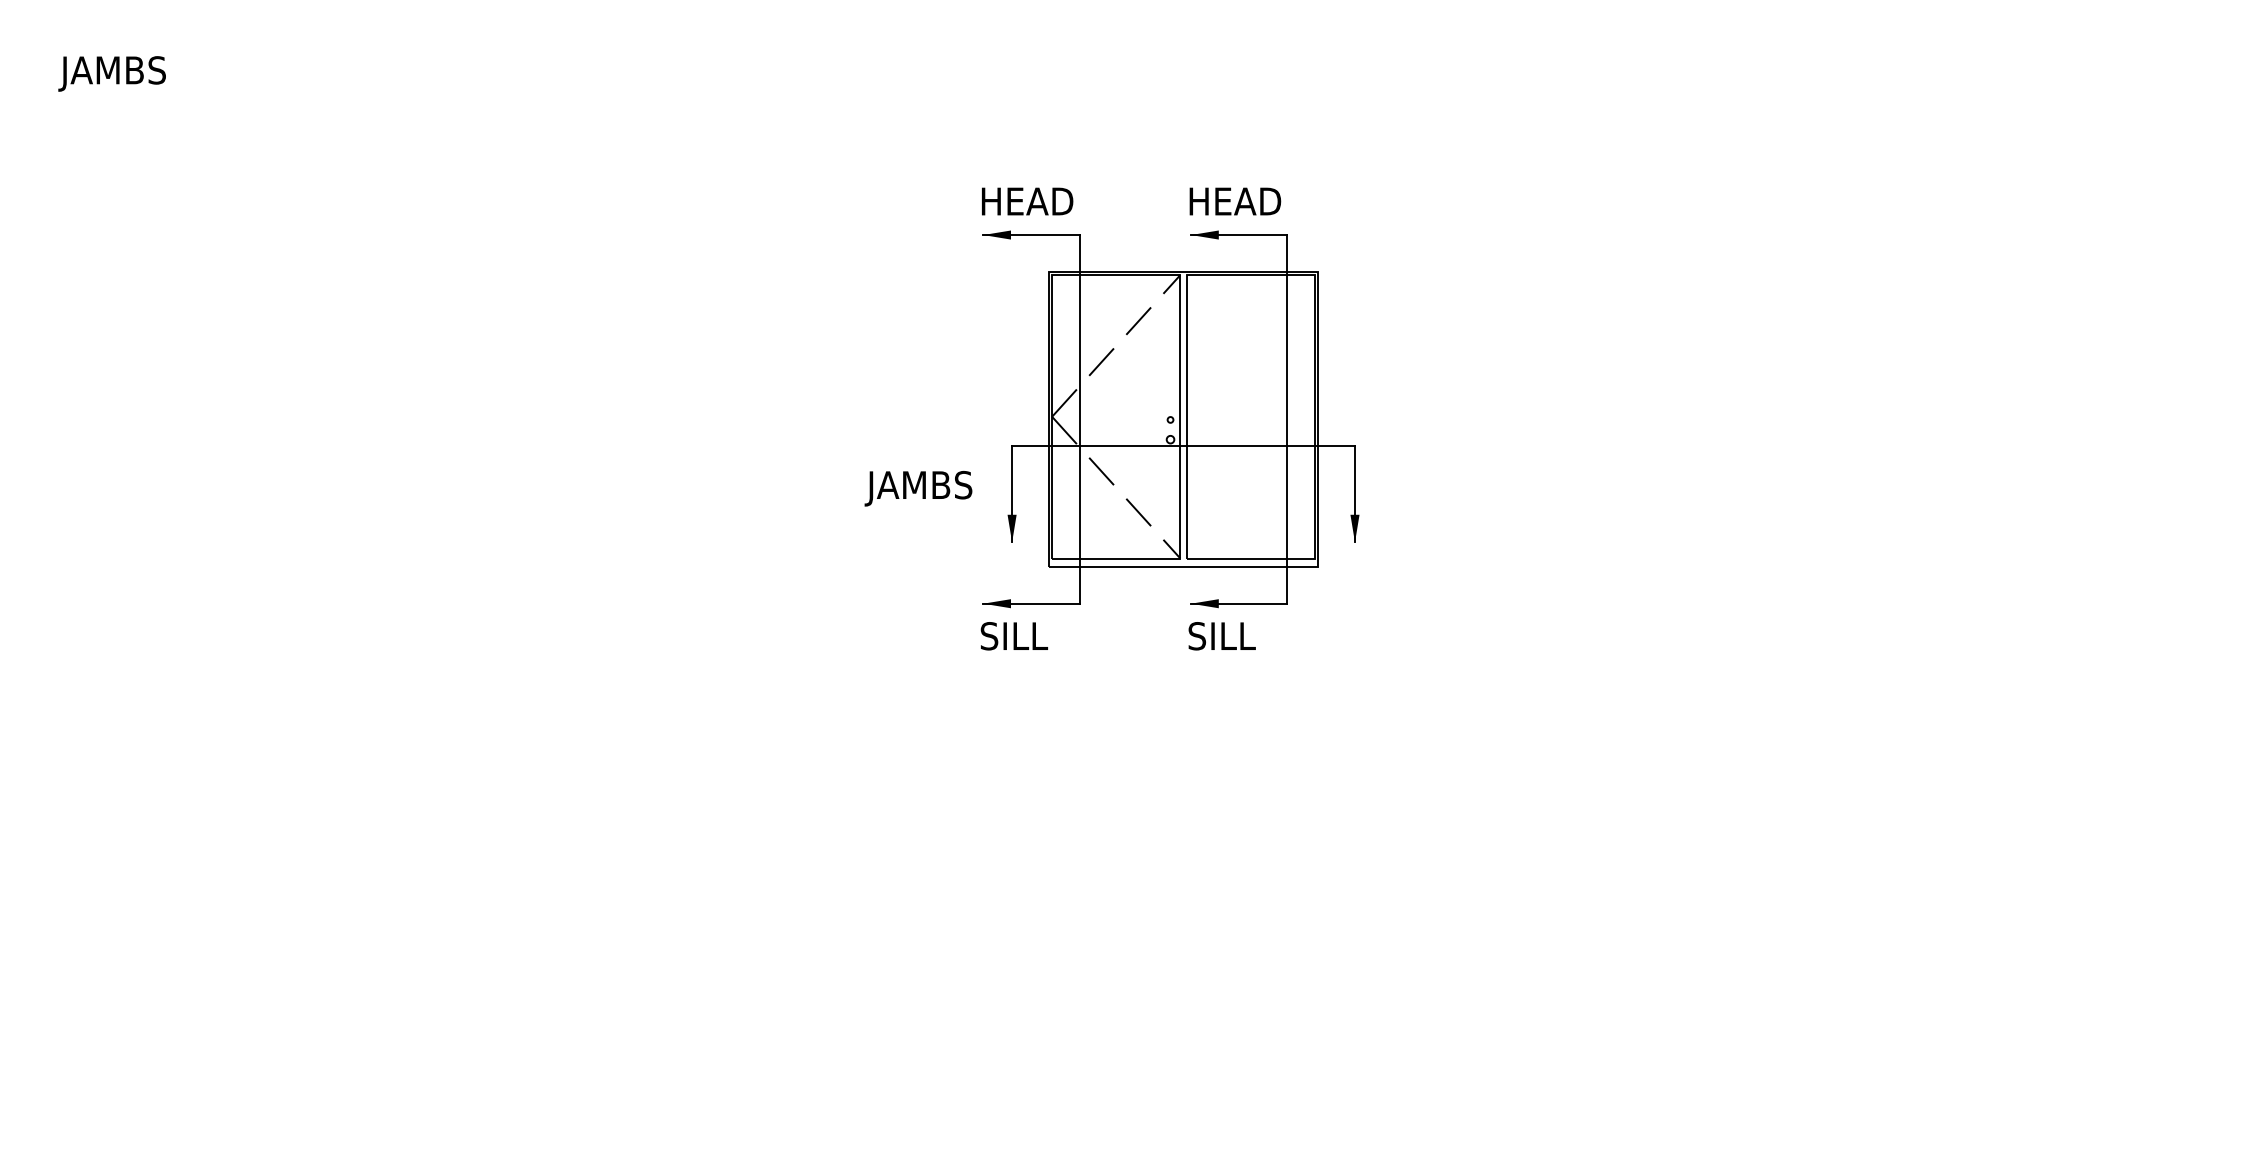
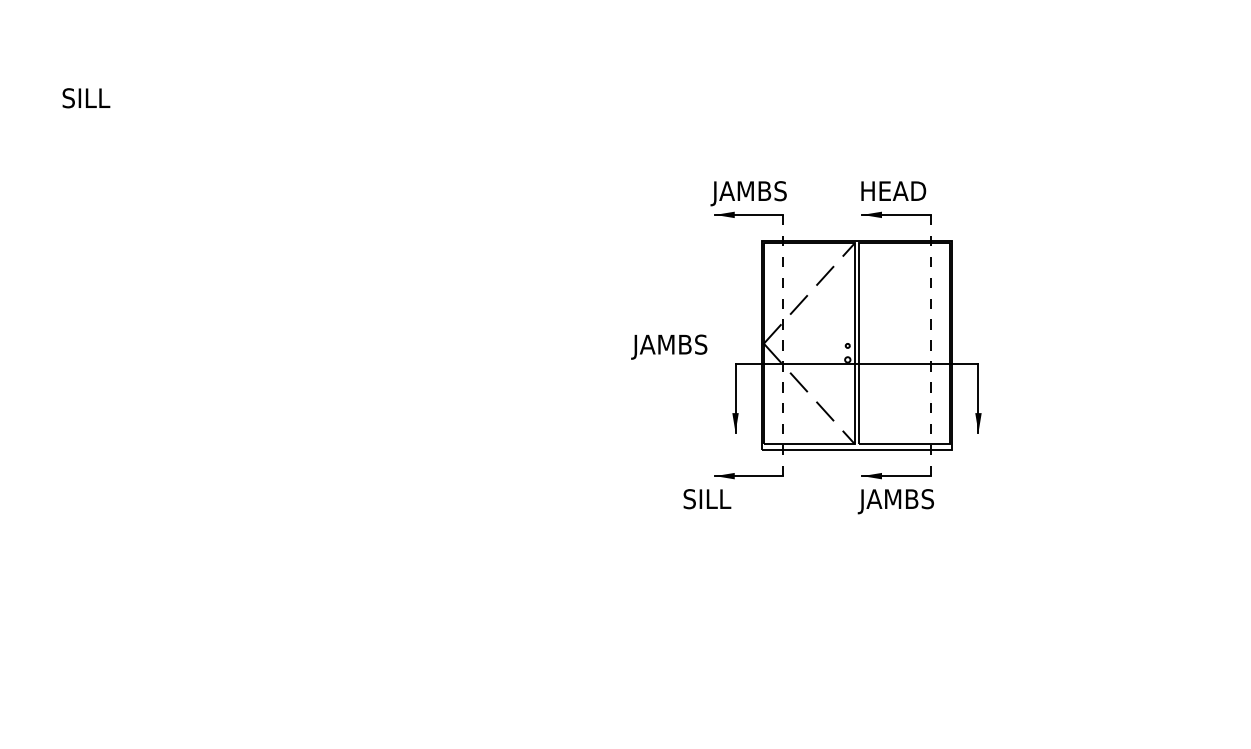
text: (111, 73) -> (97, 100), JAMBS -> SILL
text: (1030, 204) -> (748, 193), HEAD -> JAMBS
line: (1079, 419) -> (783, 345), solid -> dashed
line: (1287, 419) -> (930, 345), solid -> dashed
text: (918, 488) -> (669, 347), moved
text: (1013, 636) -> (706, 499), moved
text: (1238, 639) -> (895, 501), SILL -> JAMBS

